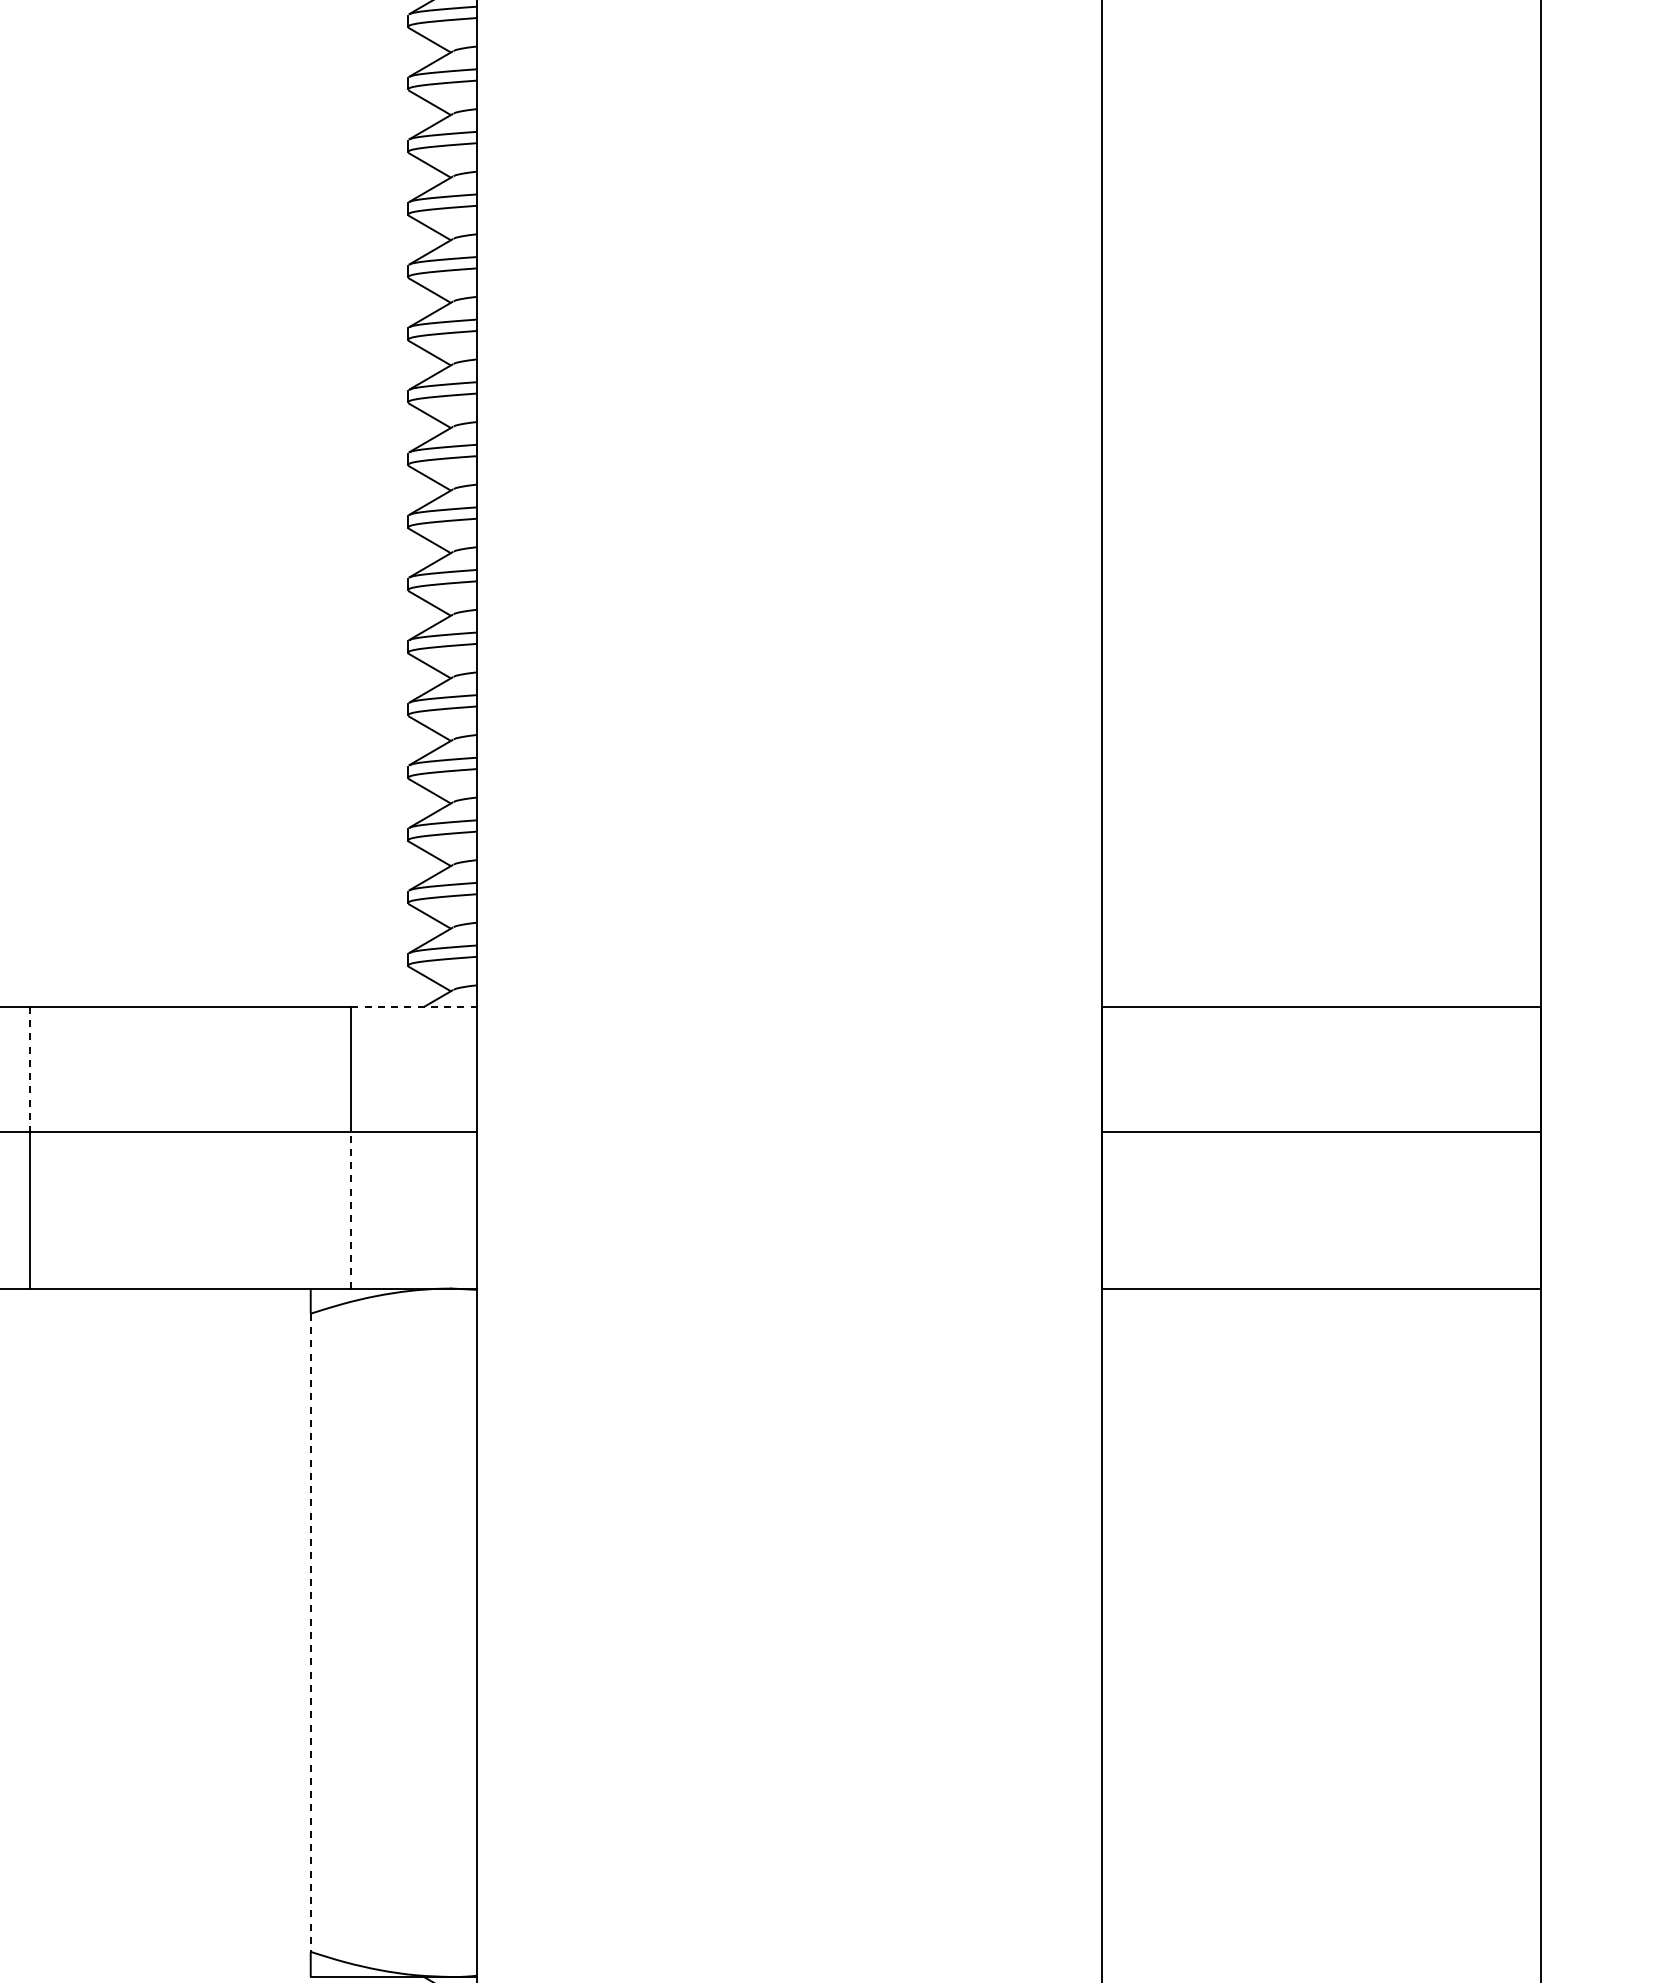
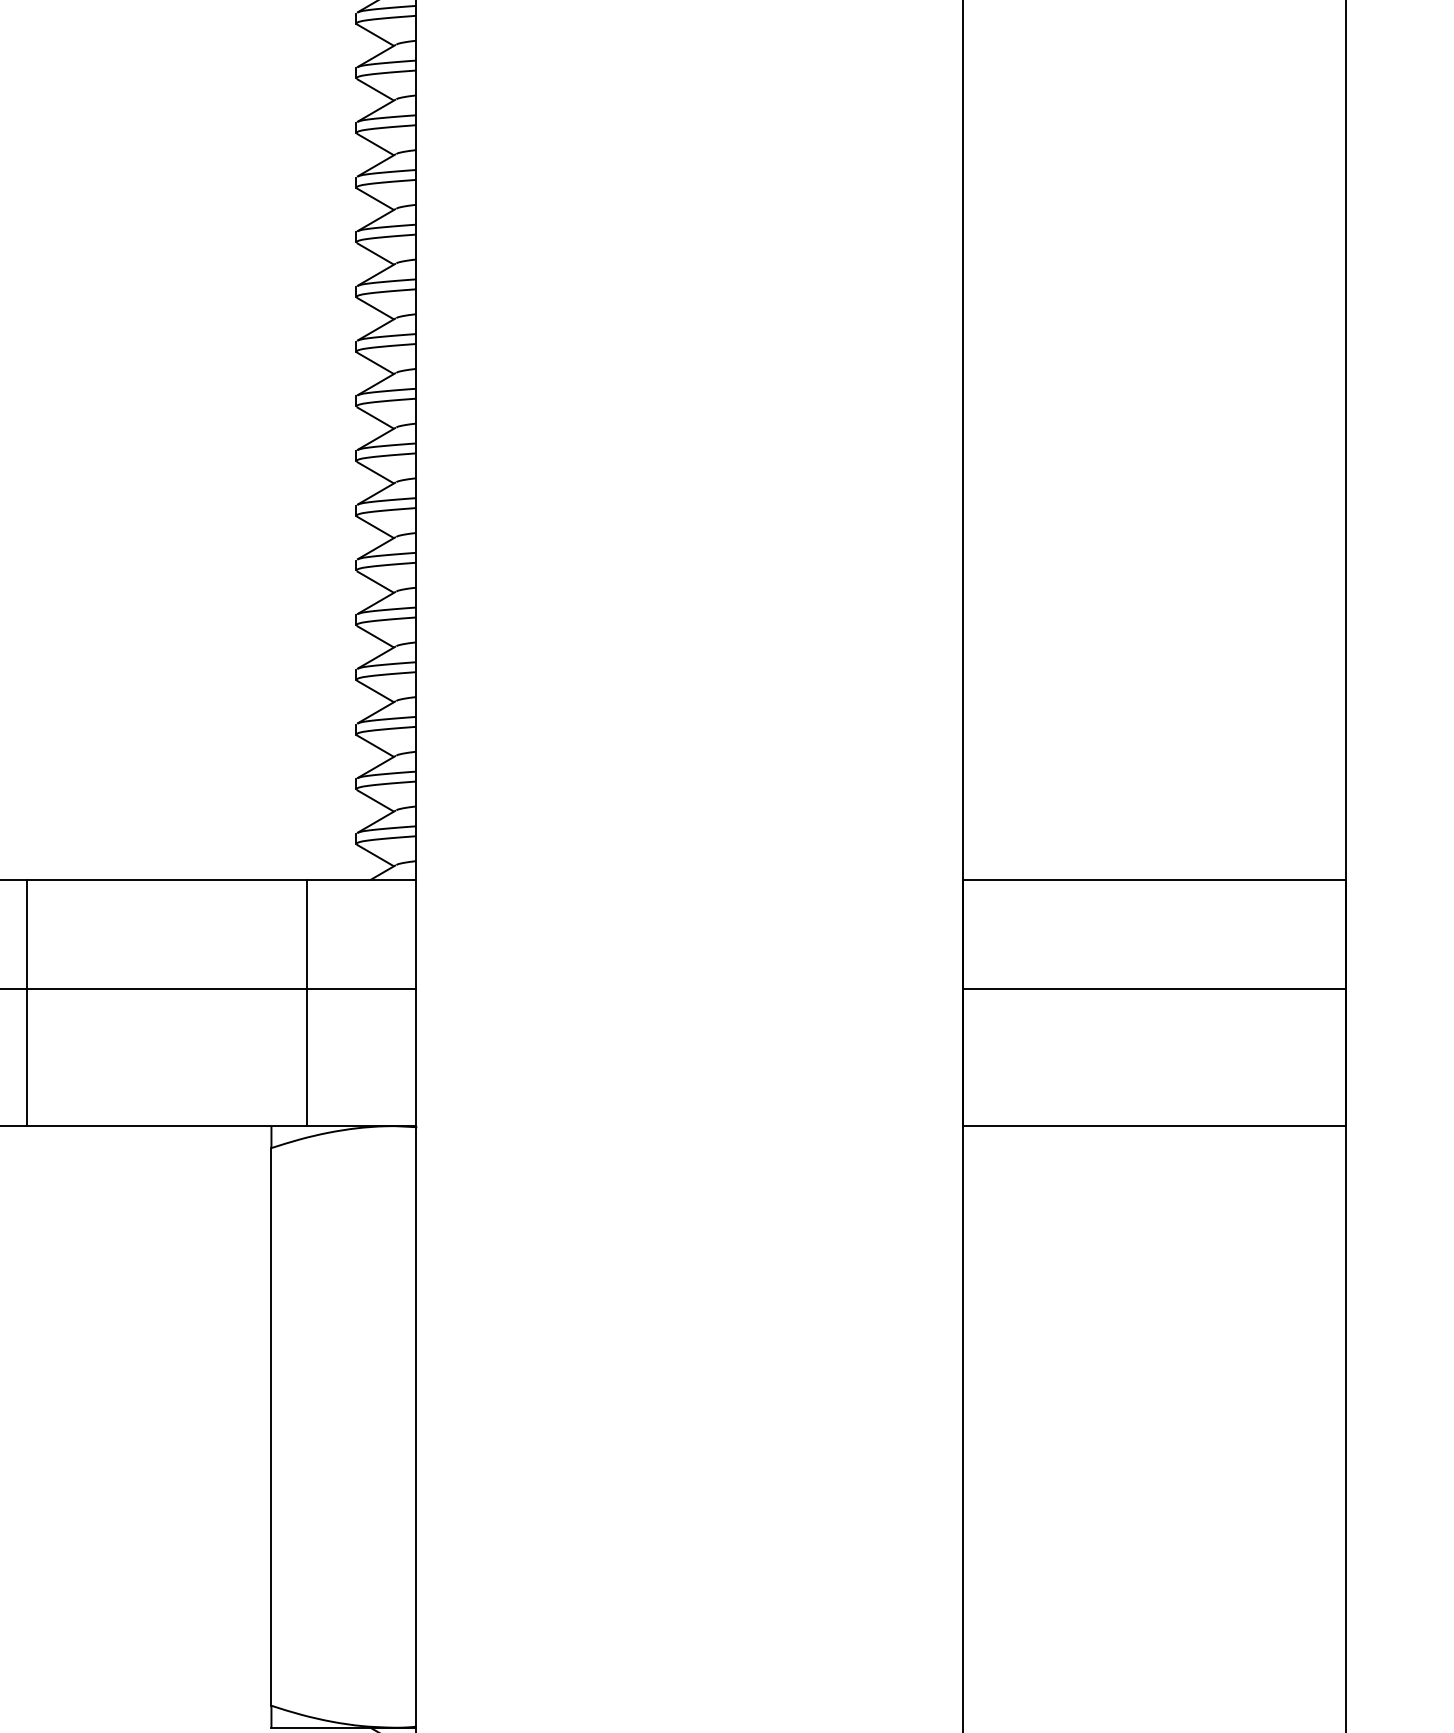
line: (413, 1006) -> (361, 879), dashed -> solid
line: (30, 1069) -> (26, 934), dashed -> solid
line: (351, 1209) -> (307, 1057), dashed -> solid
line: (310, 1633) -> (271, 1427), dashed -> solid

